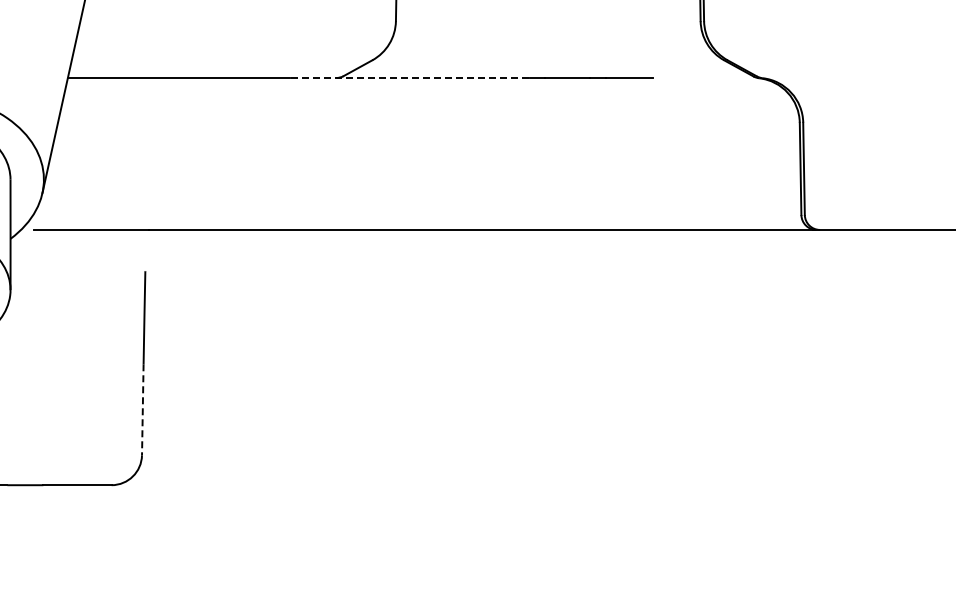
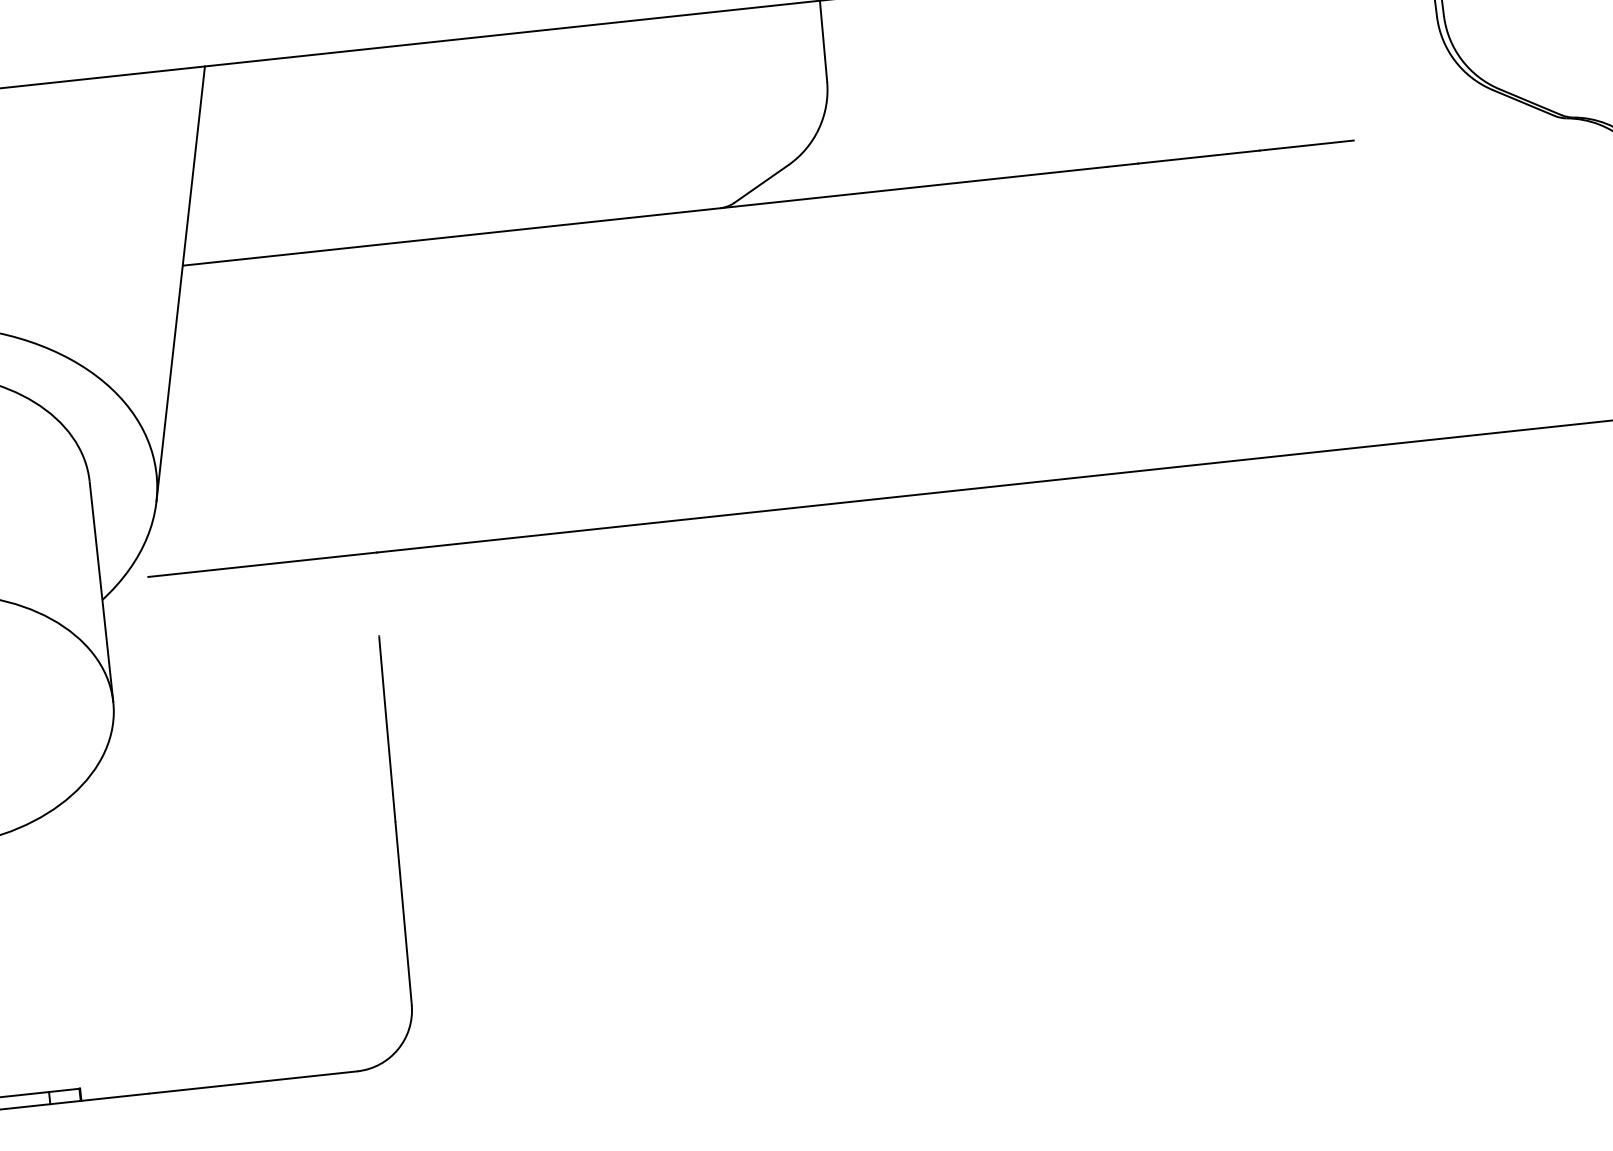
line: (410, 78) -> (868, 193), dashed -> solid
line: (142, 409) -> (402, 913), dashed -> solid

